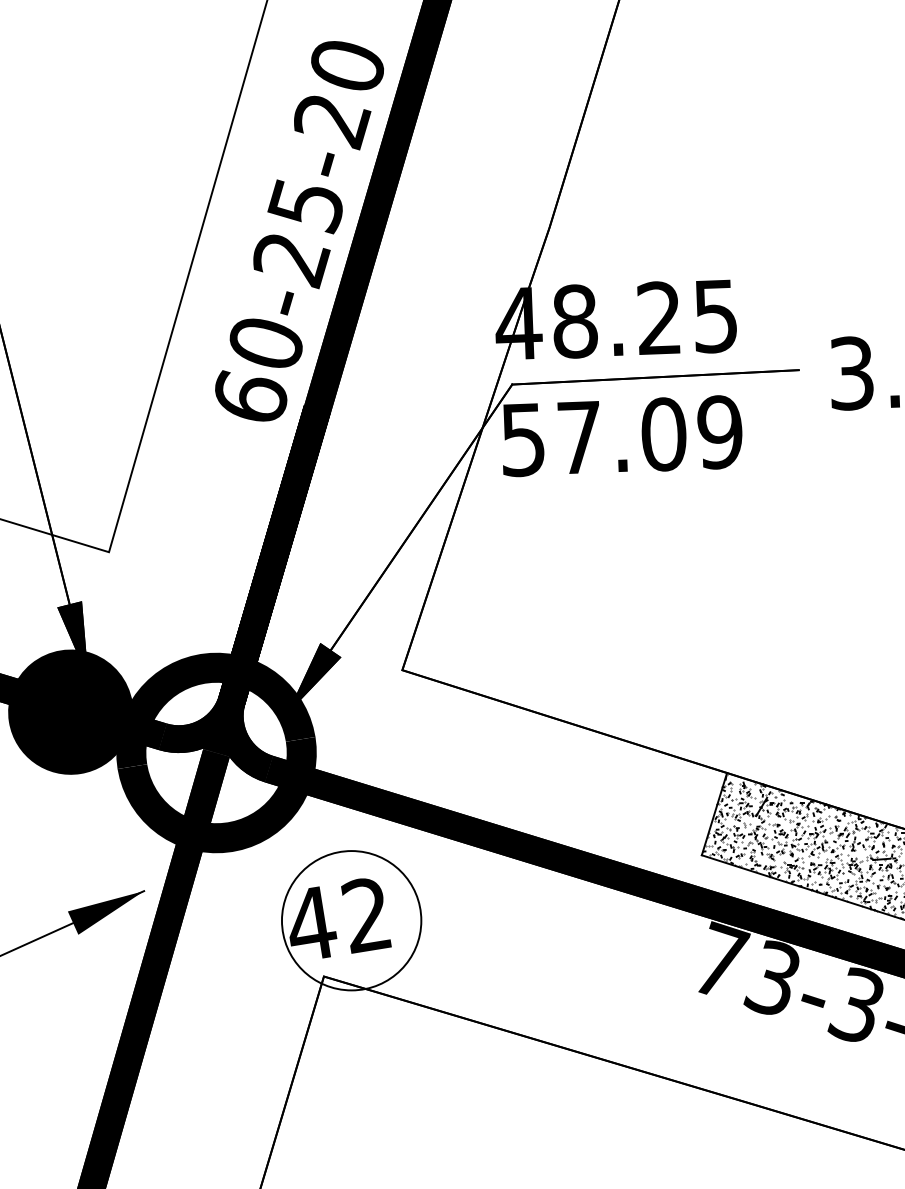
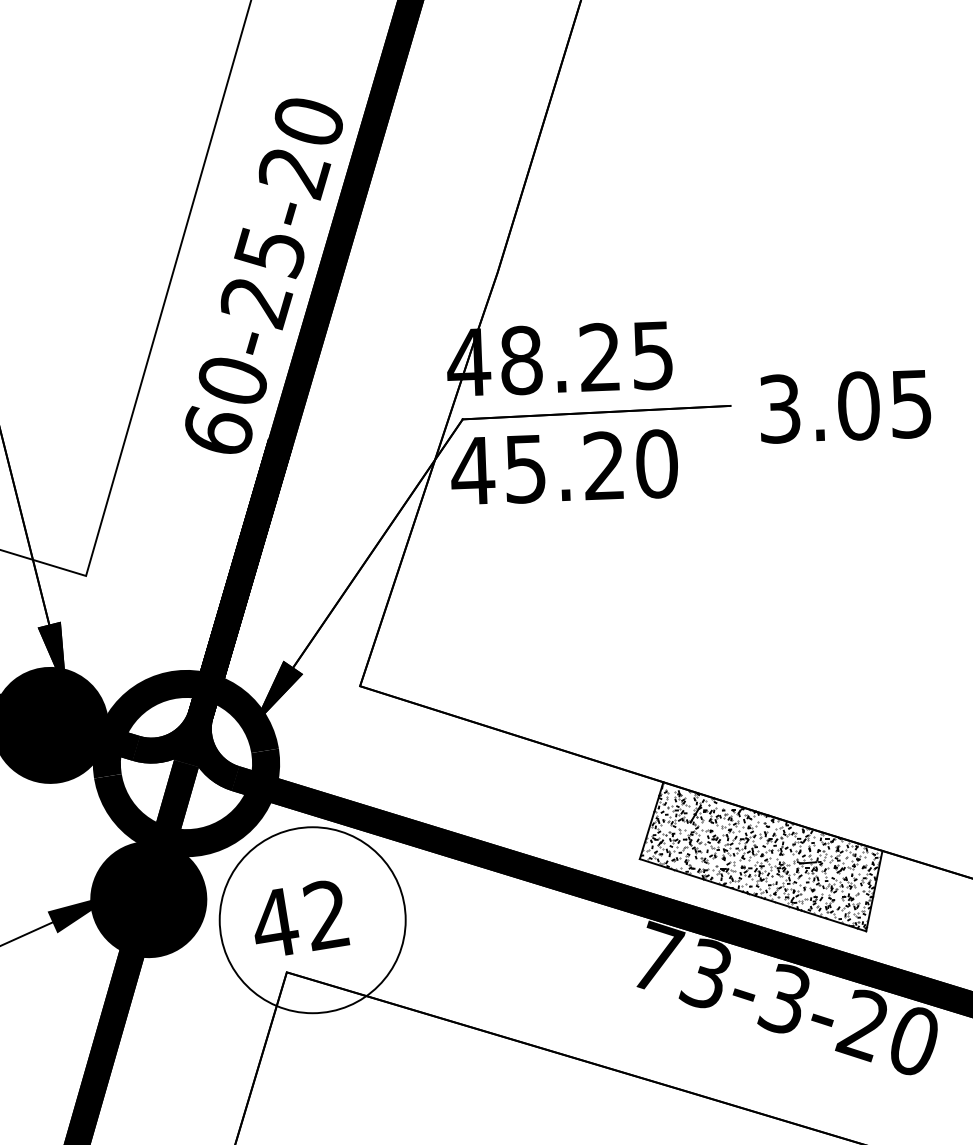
text: (621, 436) -> (564, 467), 57.09 -> 45.20
fill: (175, 898) -> (148, 899), added
circle: (351, 921) -> (312, 920), size x1.43

